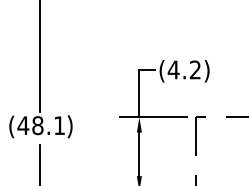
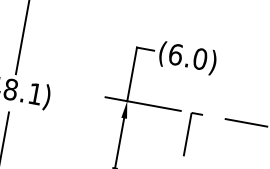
text: (184, 69) -> (188, 56), (4.2) -> (6.0)

